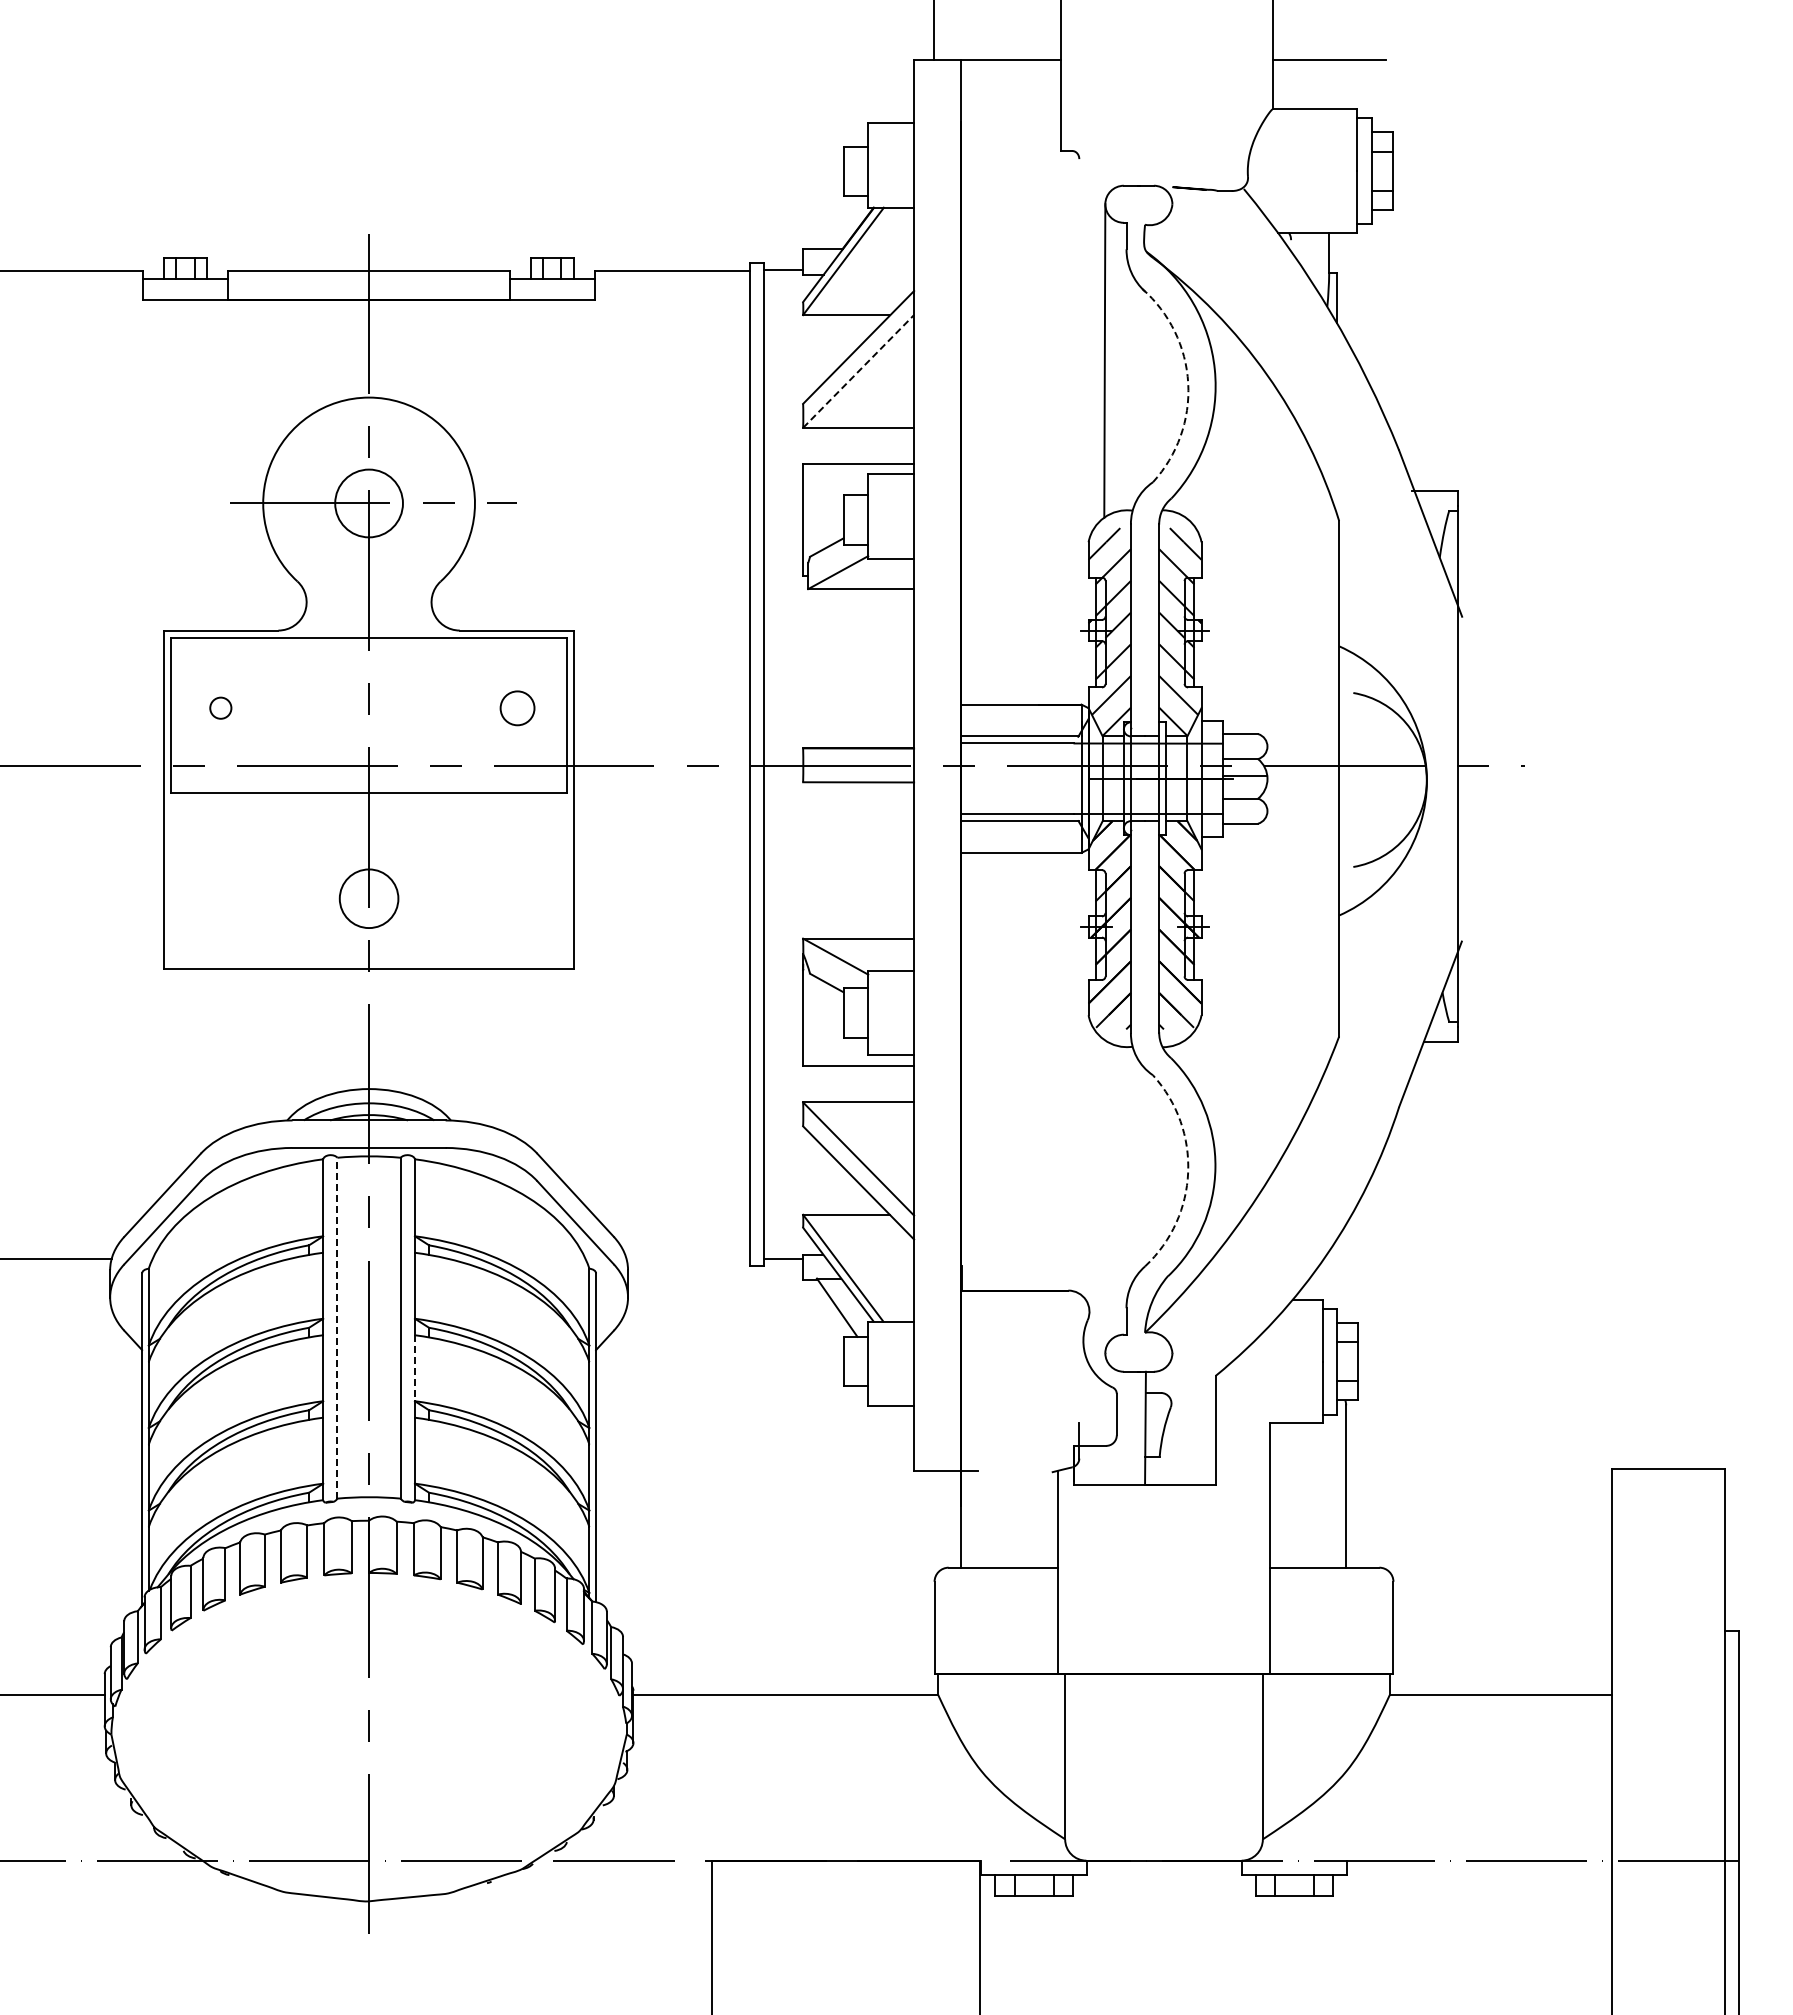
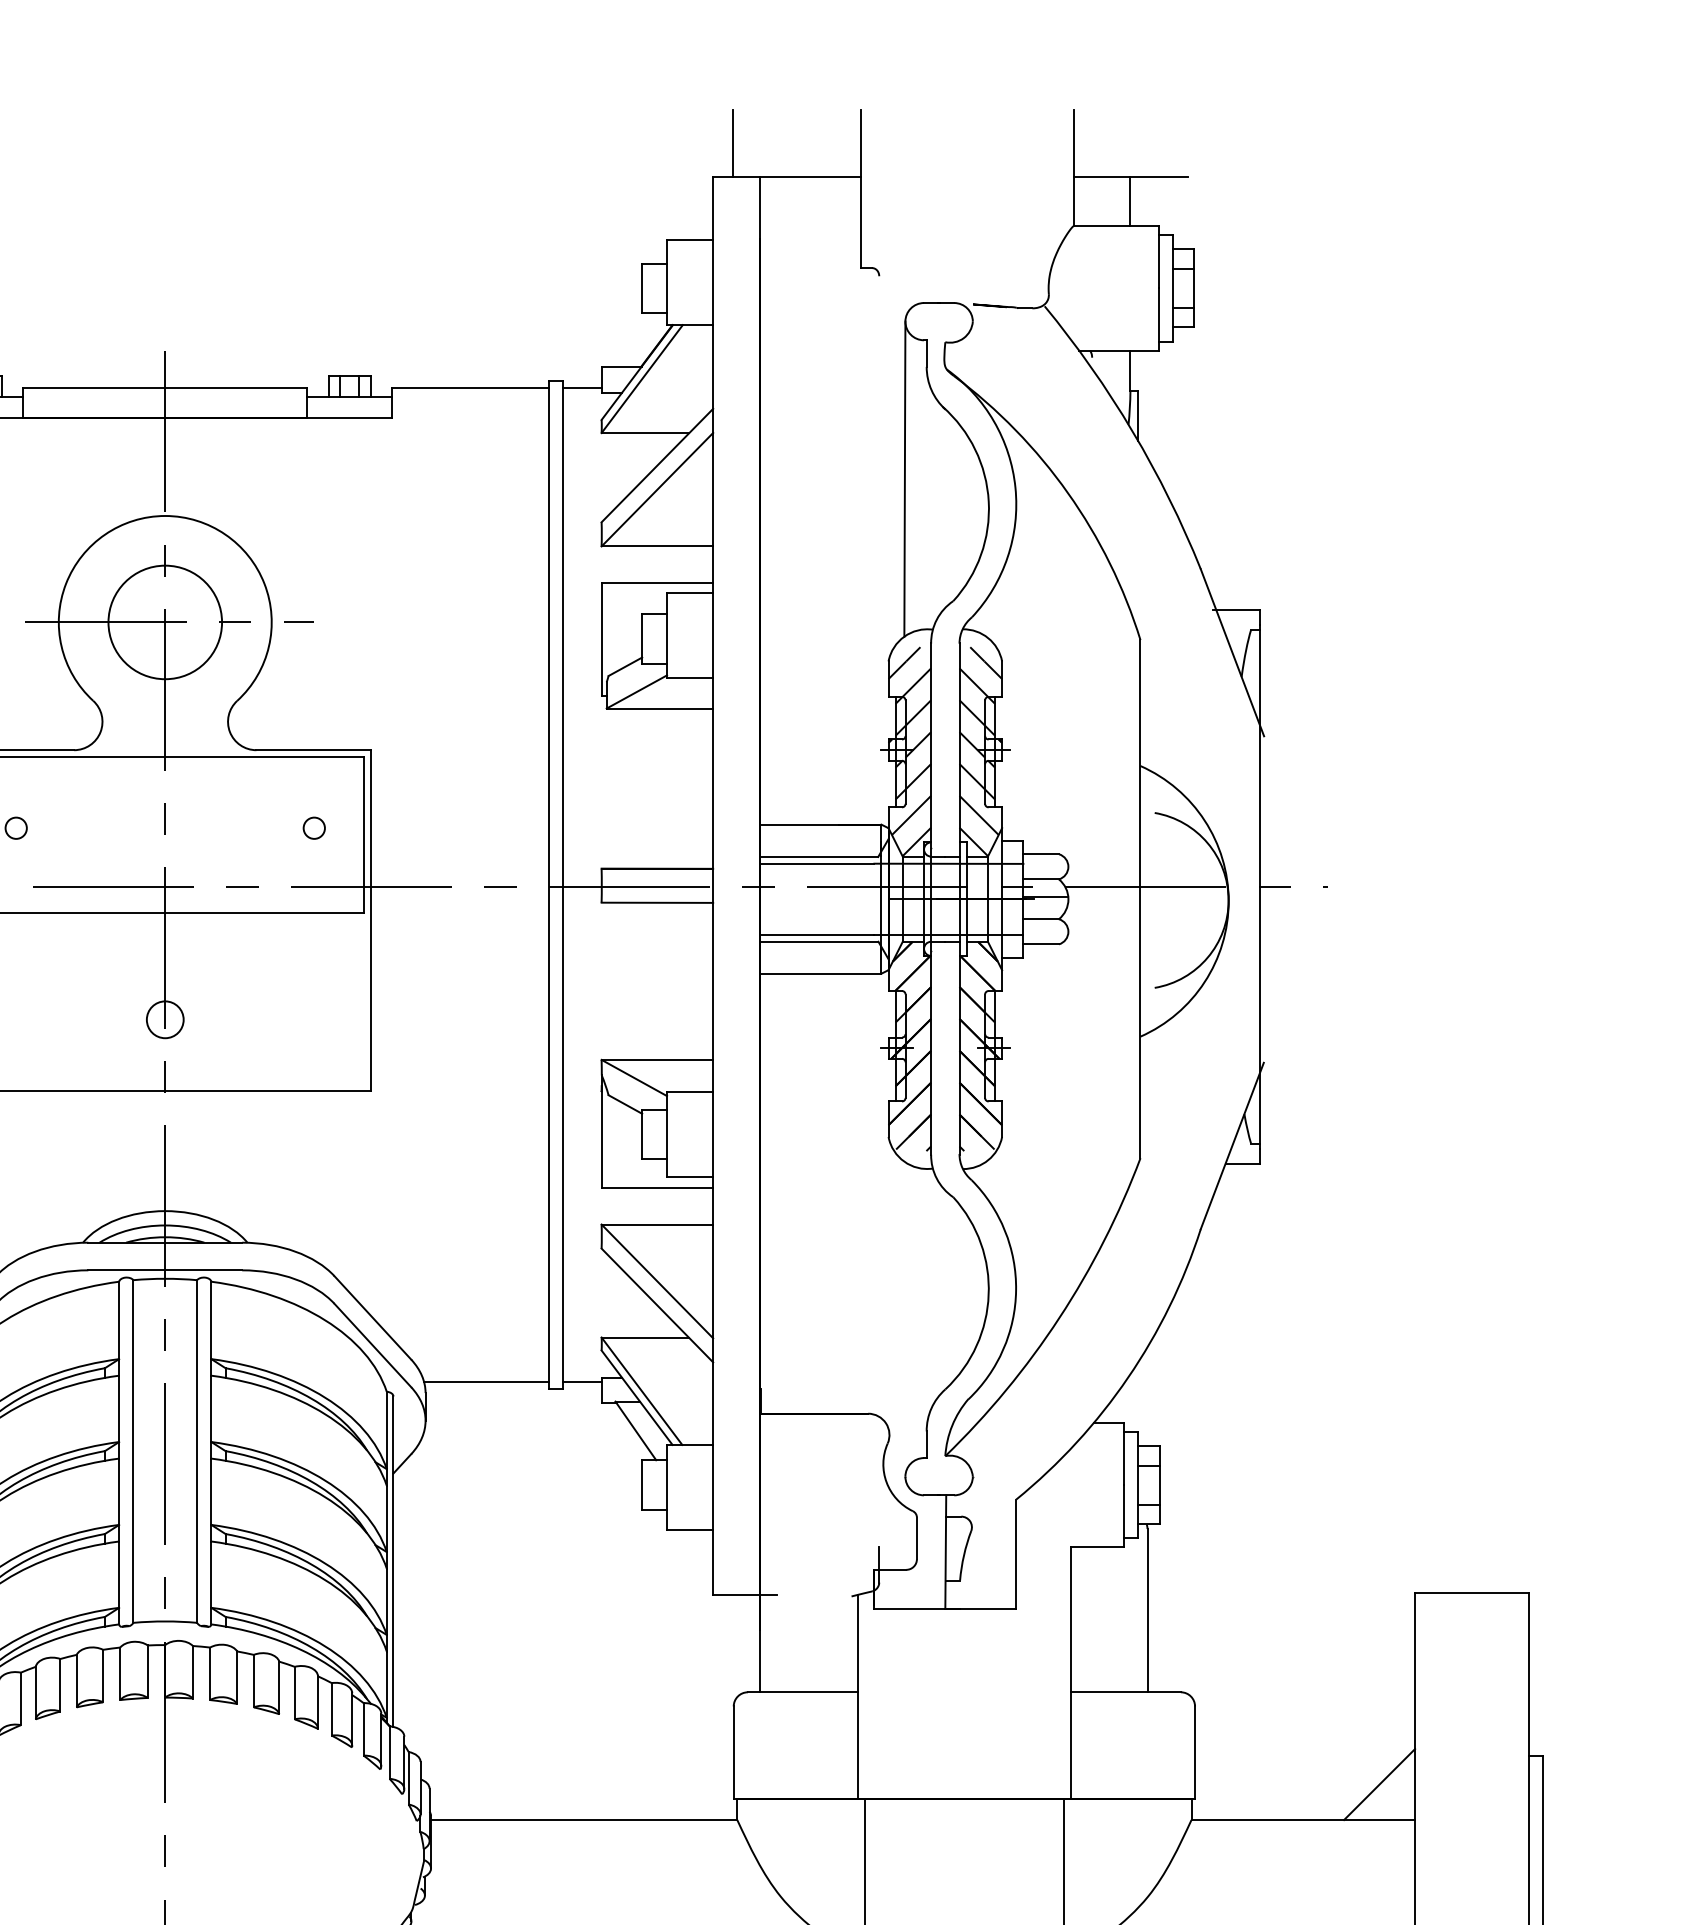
line: (1329, 84) -> (1130, 201), added
line: (858, 371) -> (657, 489), dashed -> solid
arc: (1188, 383) -> (989, 501), dashed -> solid
circle: (368, 503) -> (164, 622), size x1.67
circle: (516, 707) -> (313, 827), size x0.62
circle: (368, 898) -> (164, 1019), size x0.62
arc: (1188, 1172) -> (989, 1295), dashed -> solid
line: (688, 1258) -> (486, 1381), added
line: (337, 1327) -> (133, 1450), dashed -> solid
line: (414, 1368) -> (210, 1492), dashed -> solid
line: (1576, 1659) -> (1379, 1784), added

